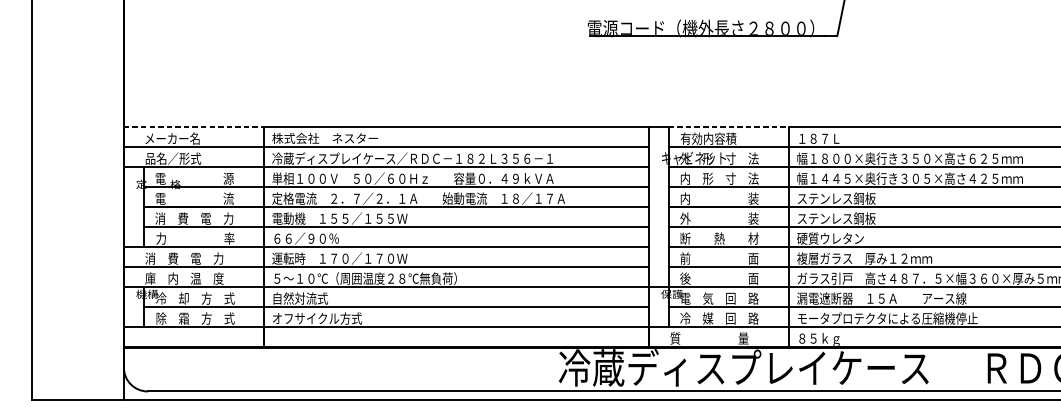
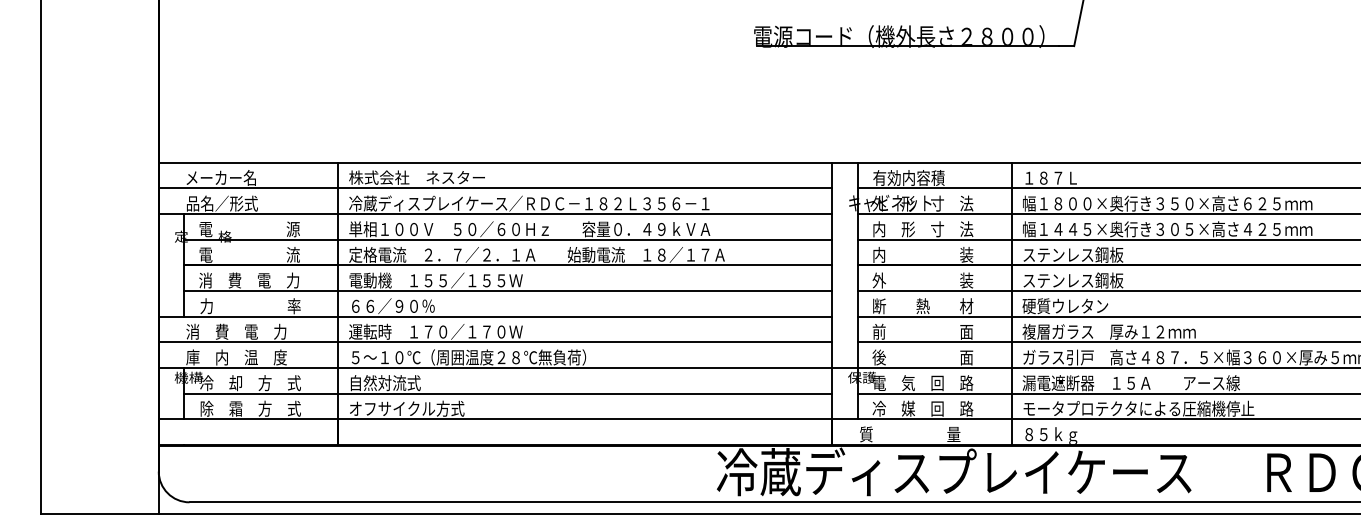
line: (193, 126) -> (248, 162), dashed -> solid
line: (728, 126) -> (934, 162), dashed -> solid

